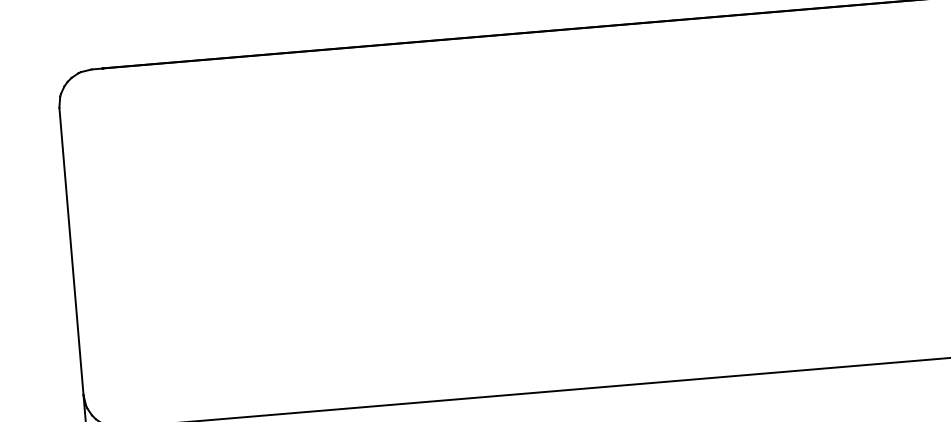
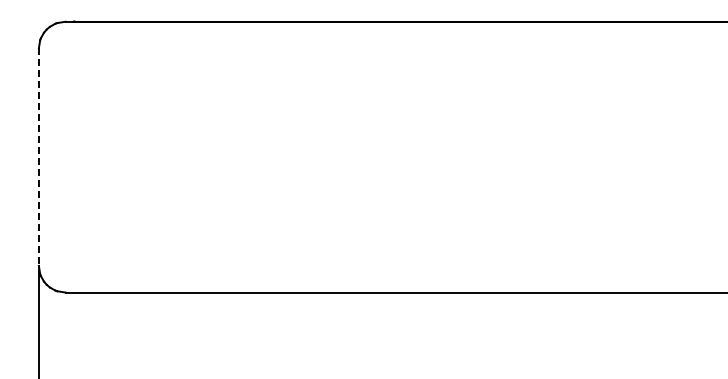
line: (71, 251) -> (38, 157), solid -> dashed

